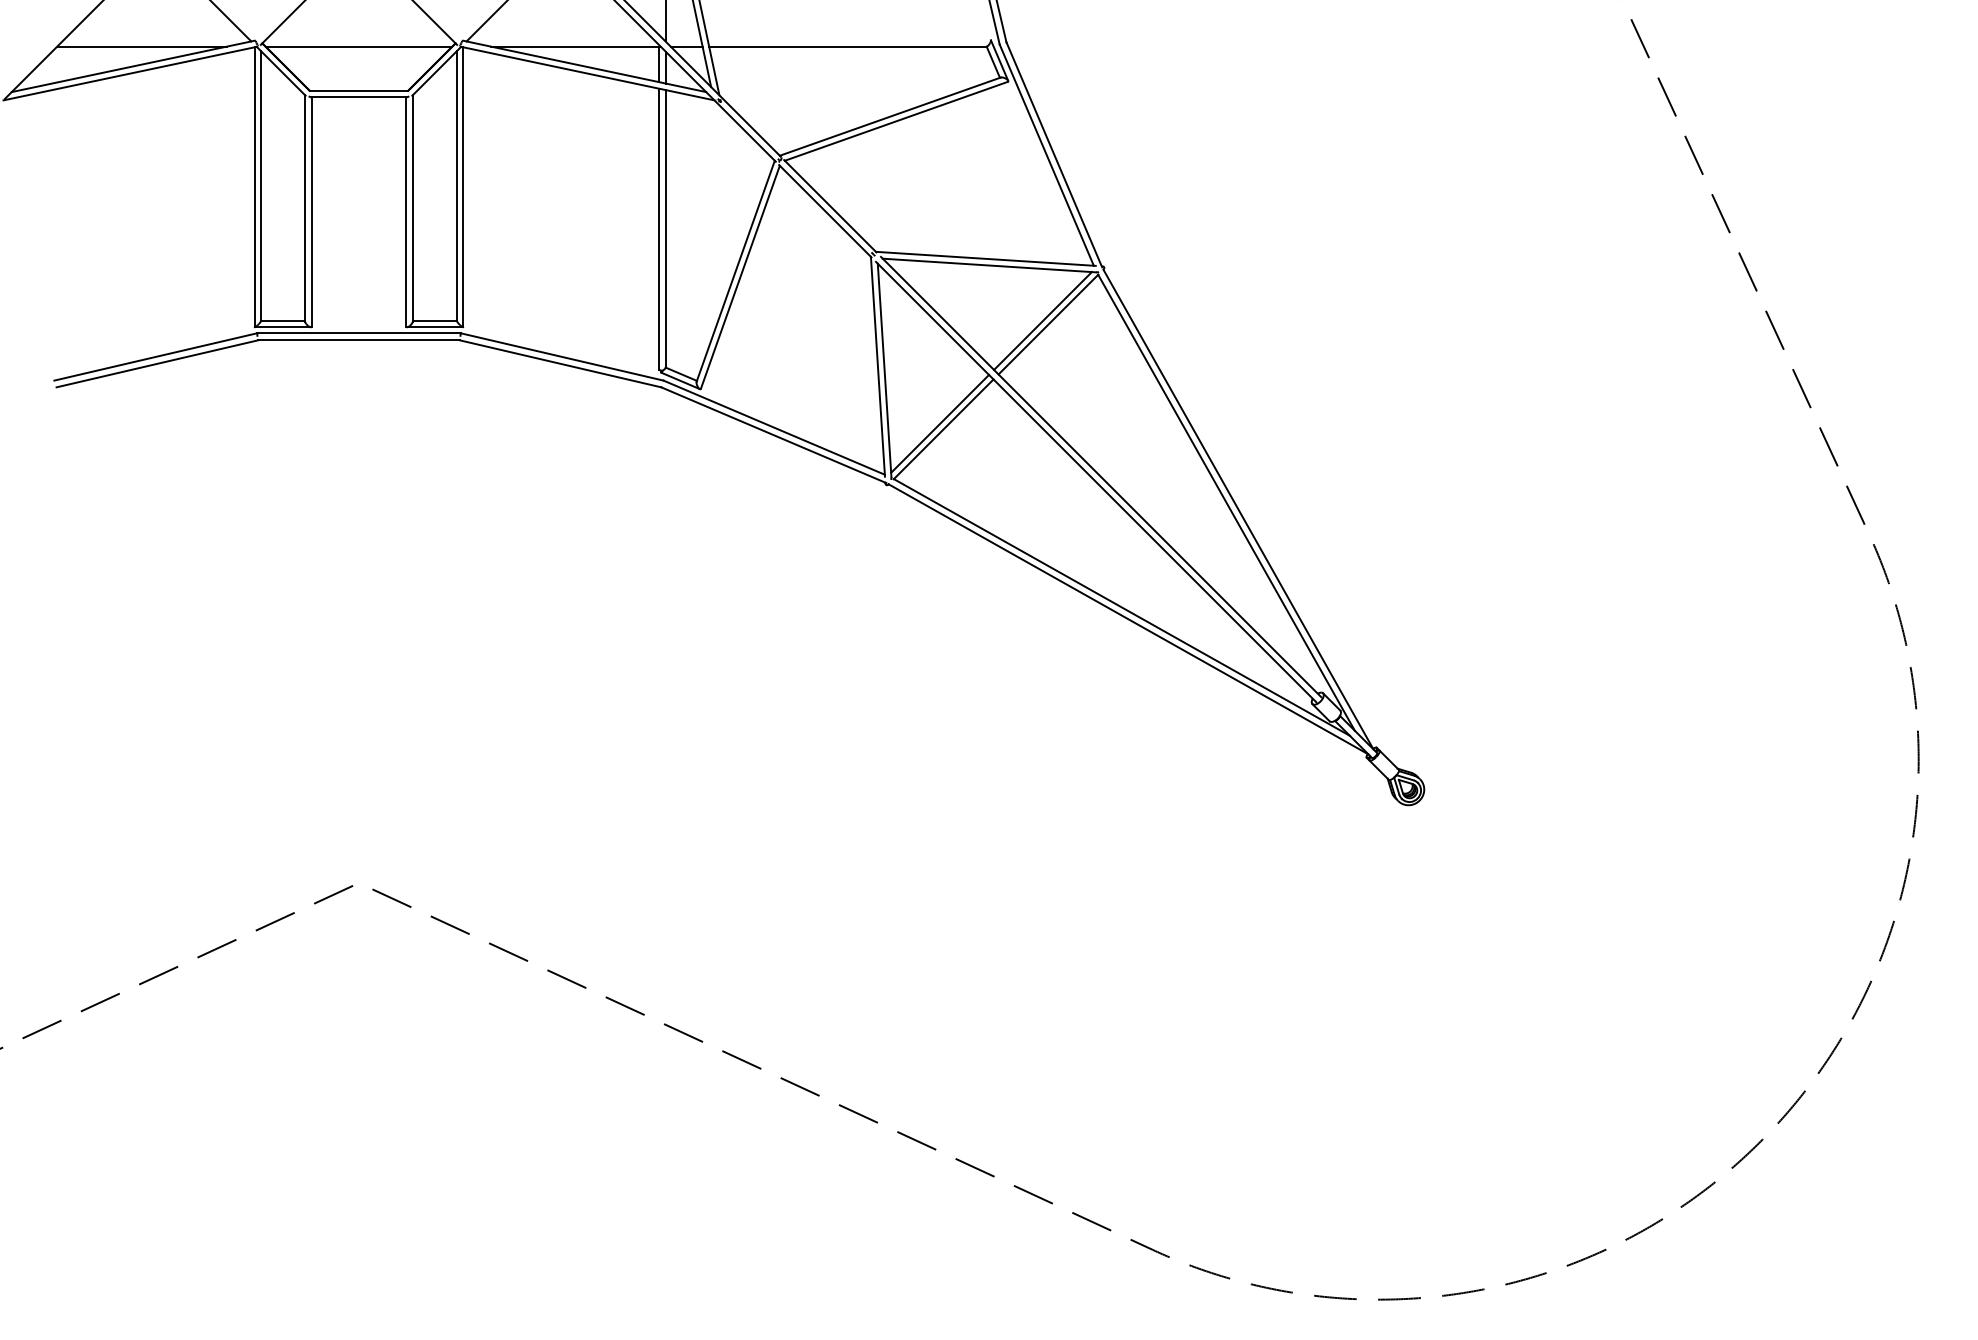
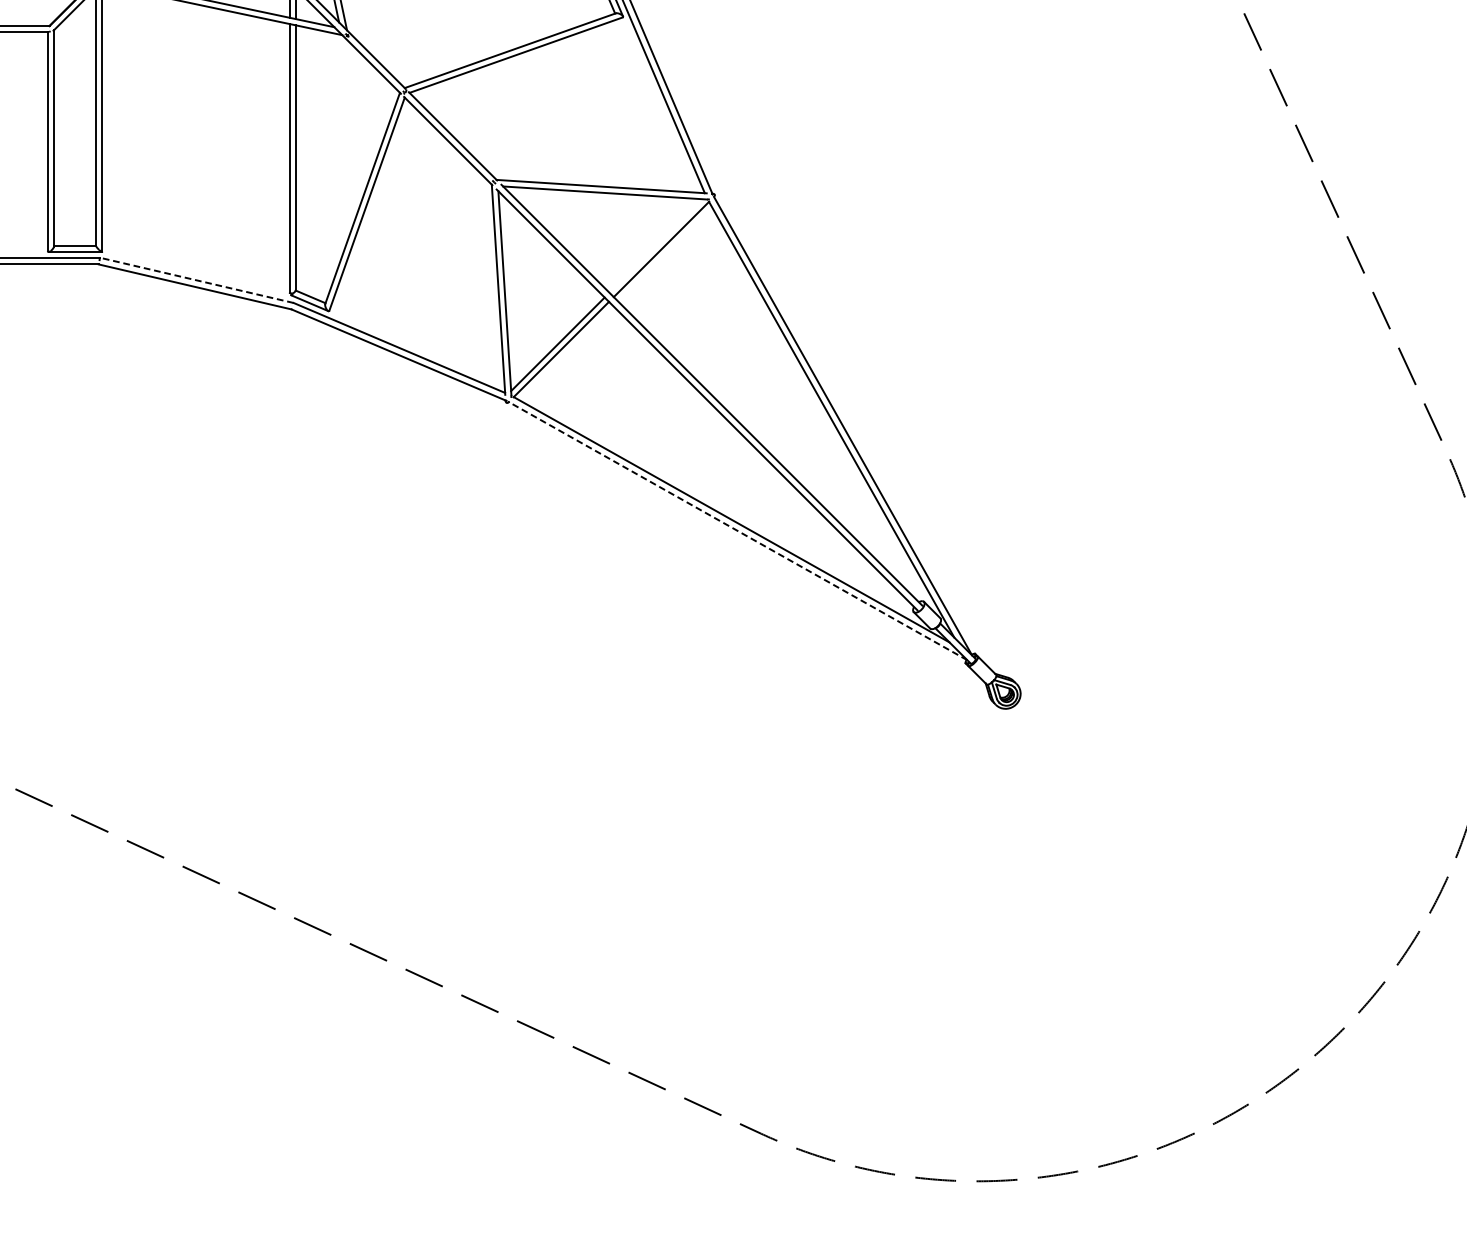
line: (1042, 320) -> (655, 245), removed
line: (561, 356) -> (196, 279), solid -> dashed
line: (1128, 619) -> (737, 531), solid -> dashed

